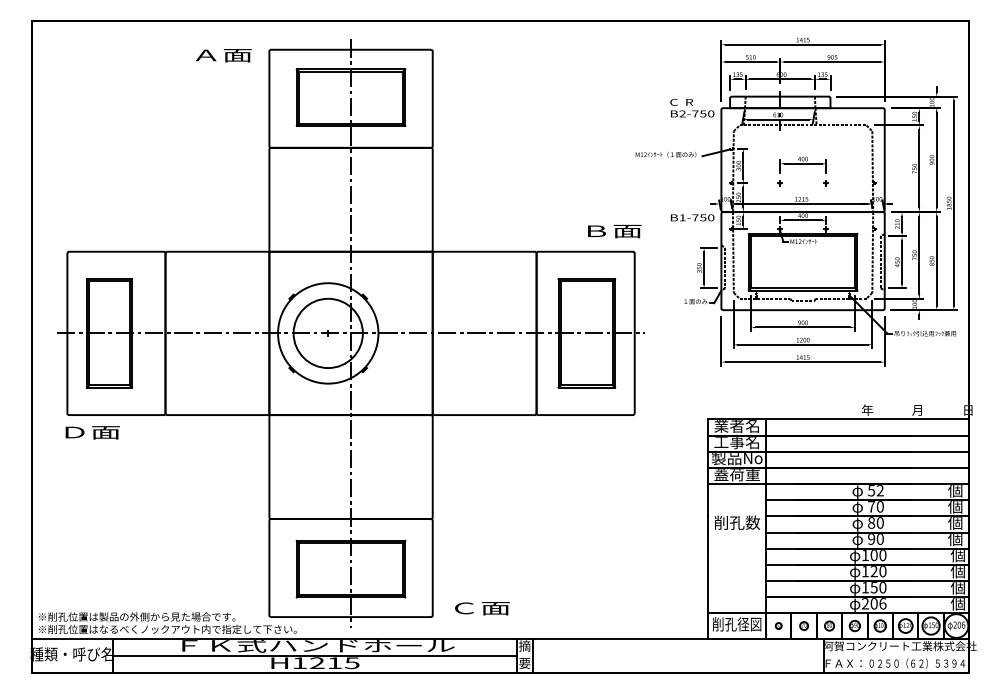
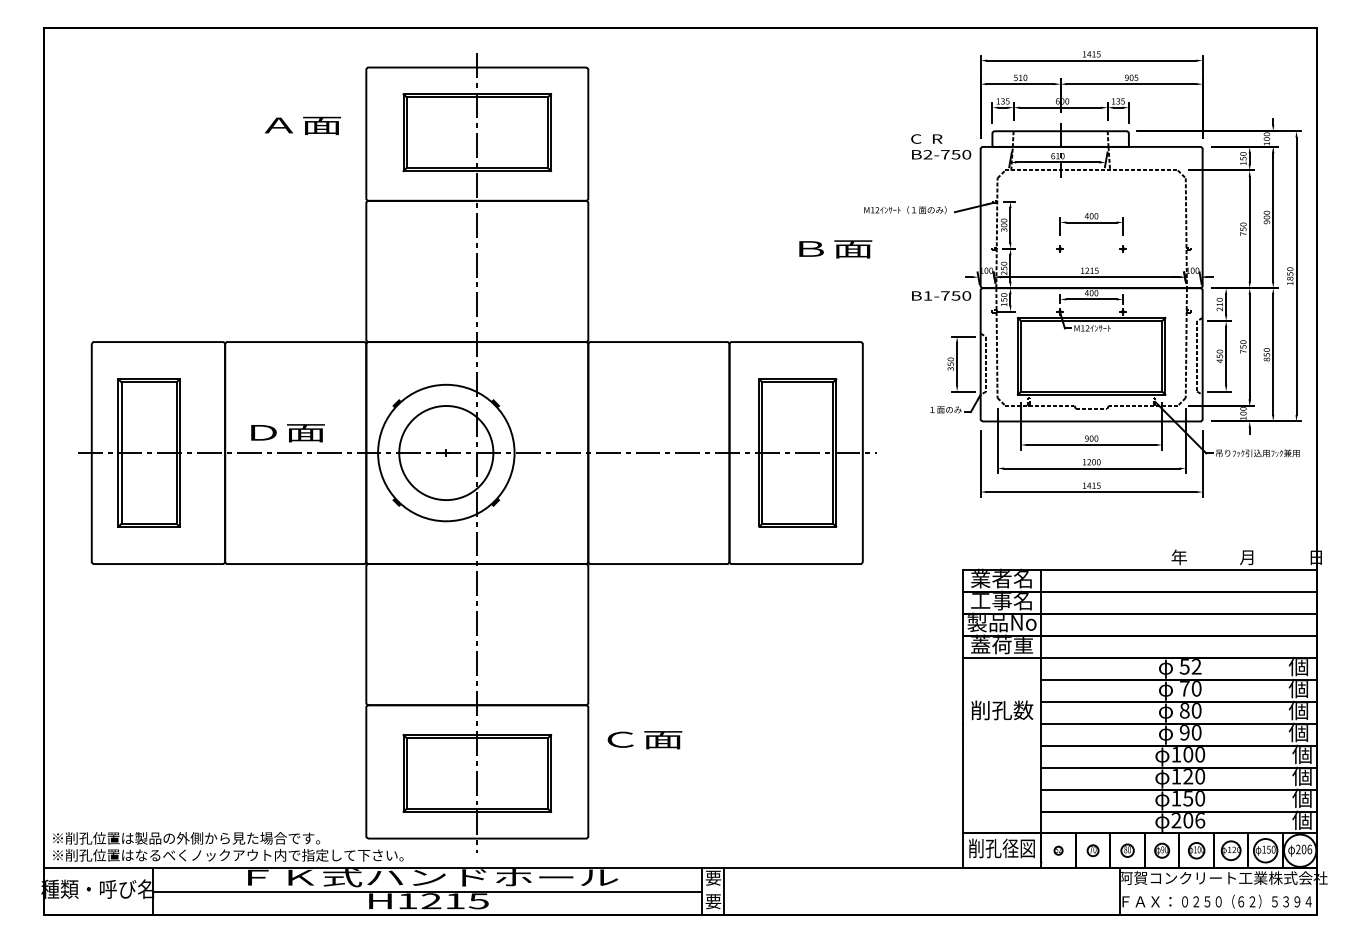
text: (223, 55) -> (302, 125), moved
text: (614, 231) -> (835, 249), moved
text: (92, 432) -> (287, 432), moved
text: (482, 608) -> (645, 739), moved
text: (524, 645) -> (713, 877), 摘 -> 要

